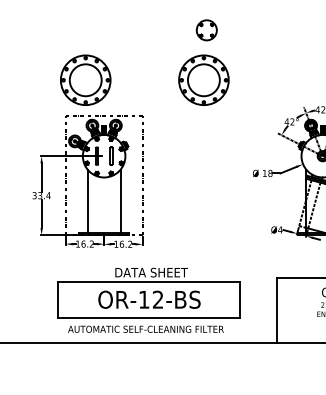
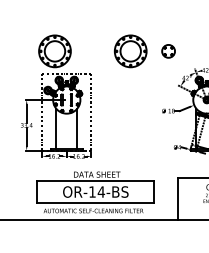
part: (206, 30) -> (168, 51), moved
text: (158, 298) -> (101, 191), OR-12-BS -> OR-14-BS

